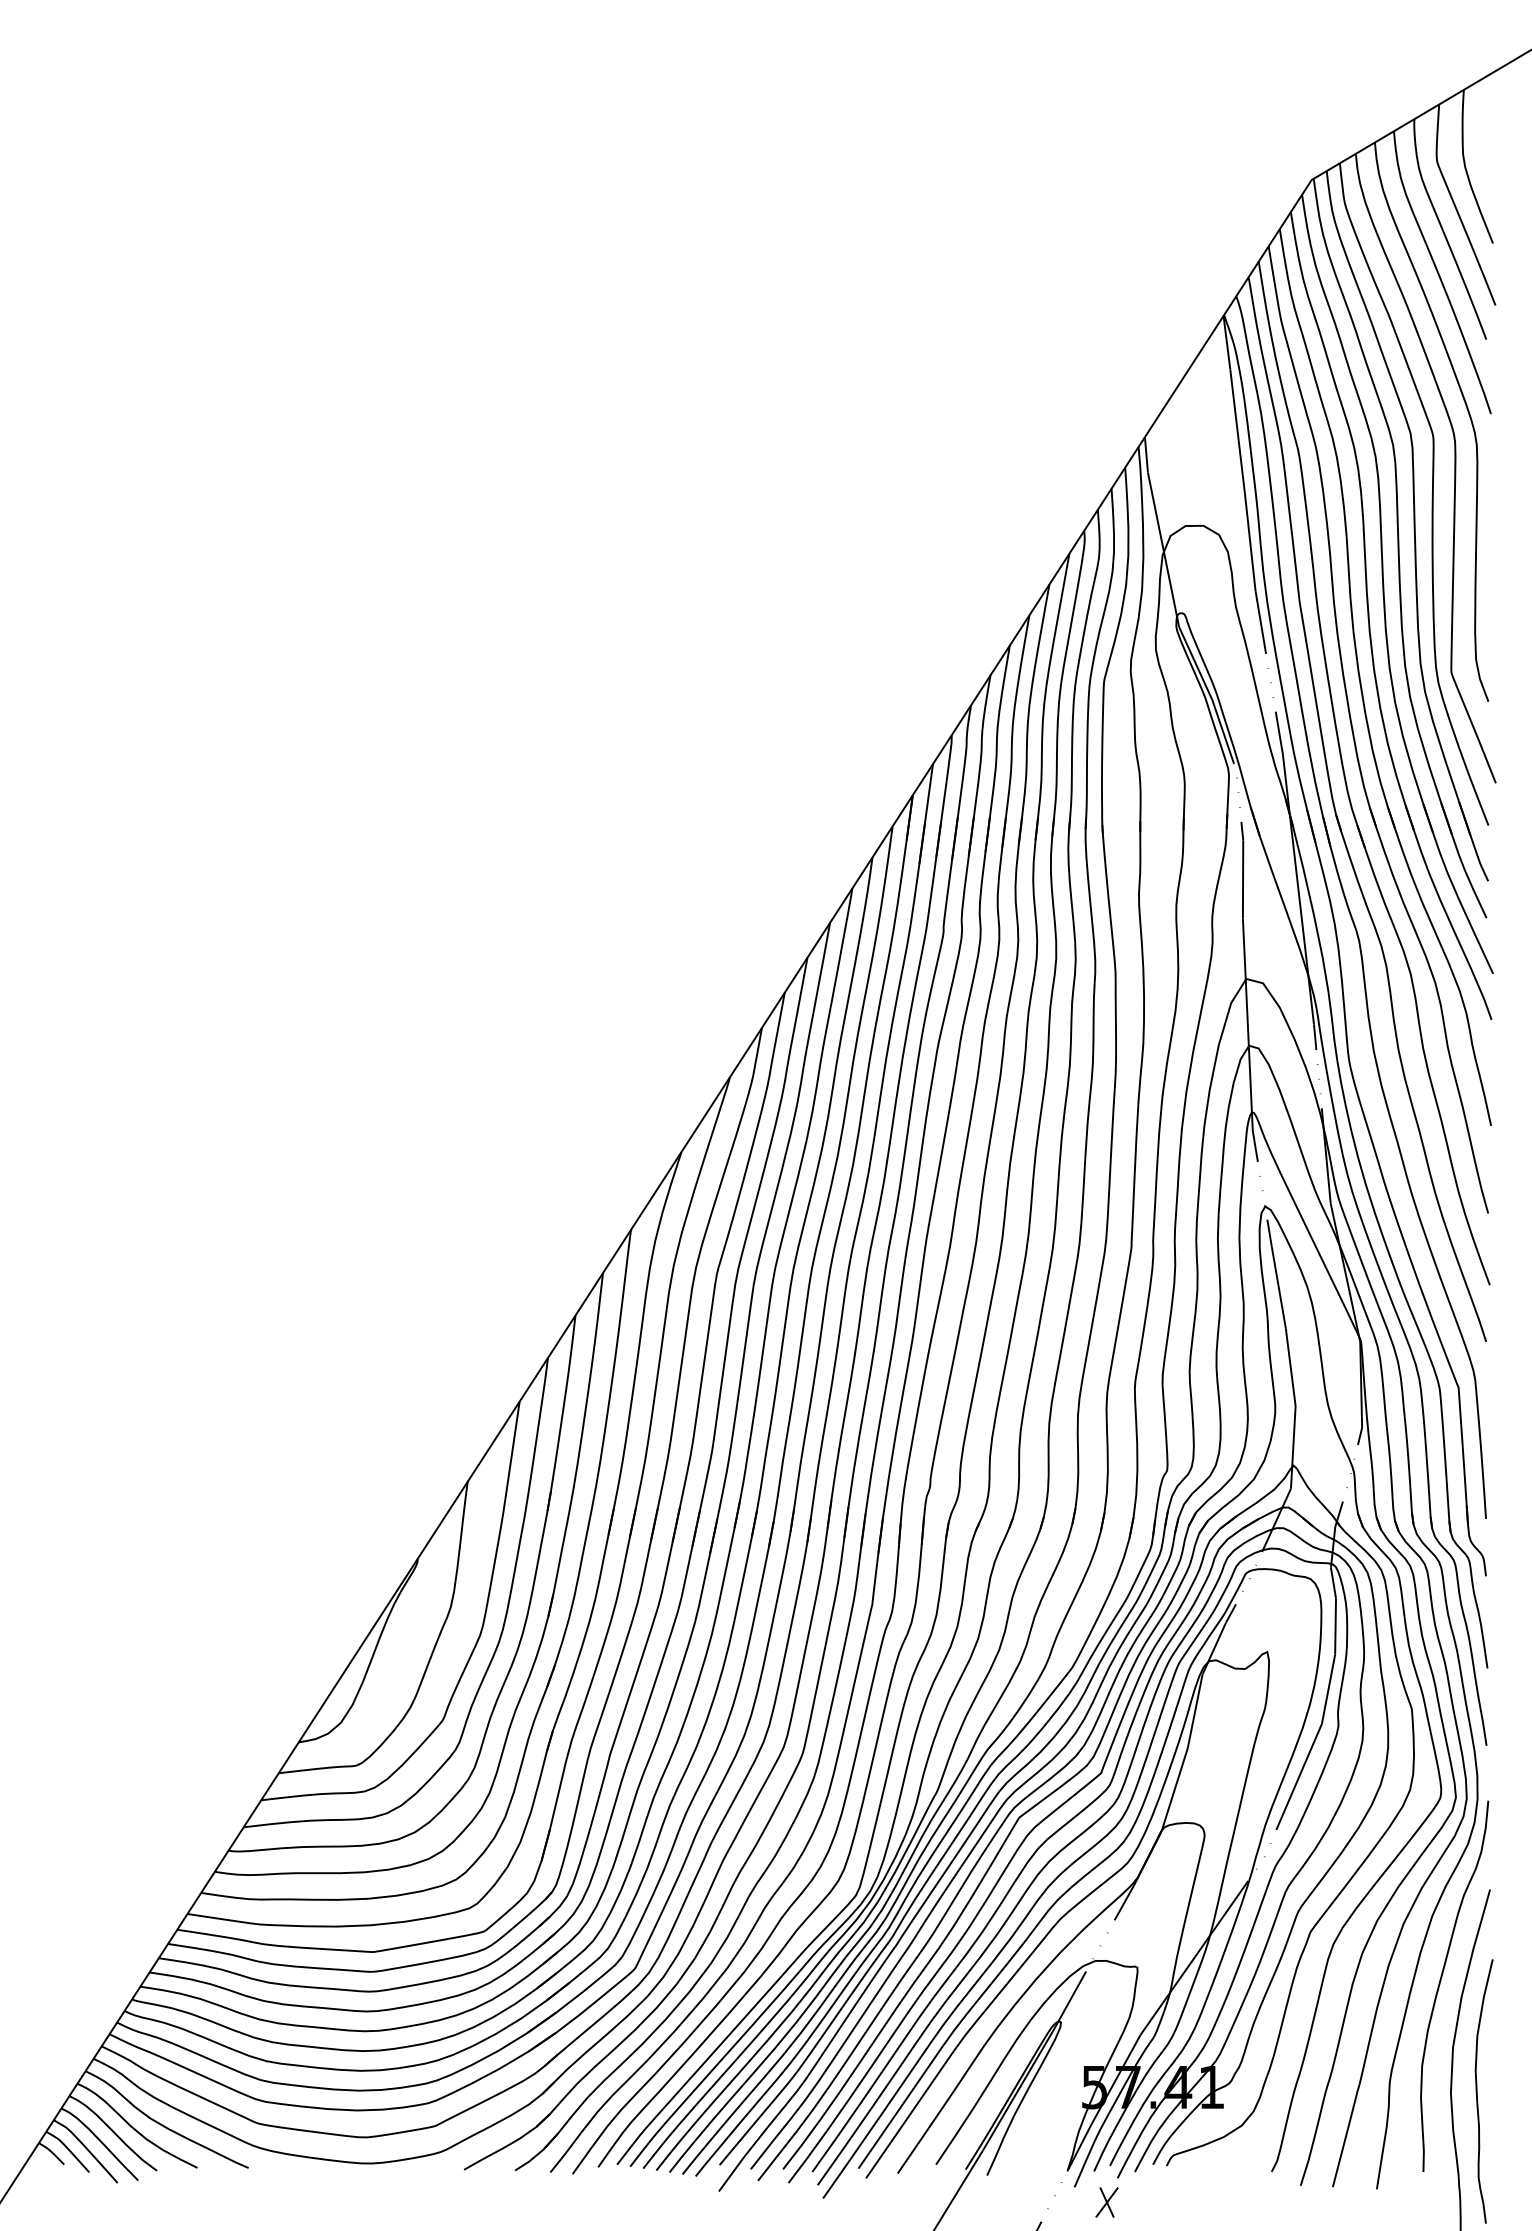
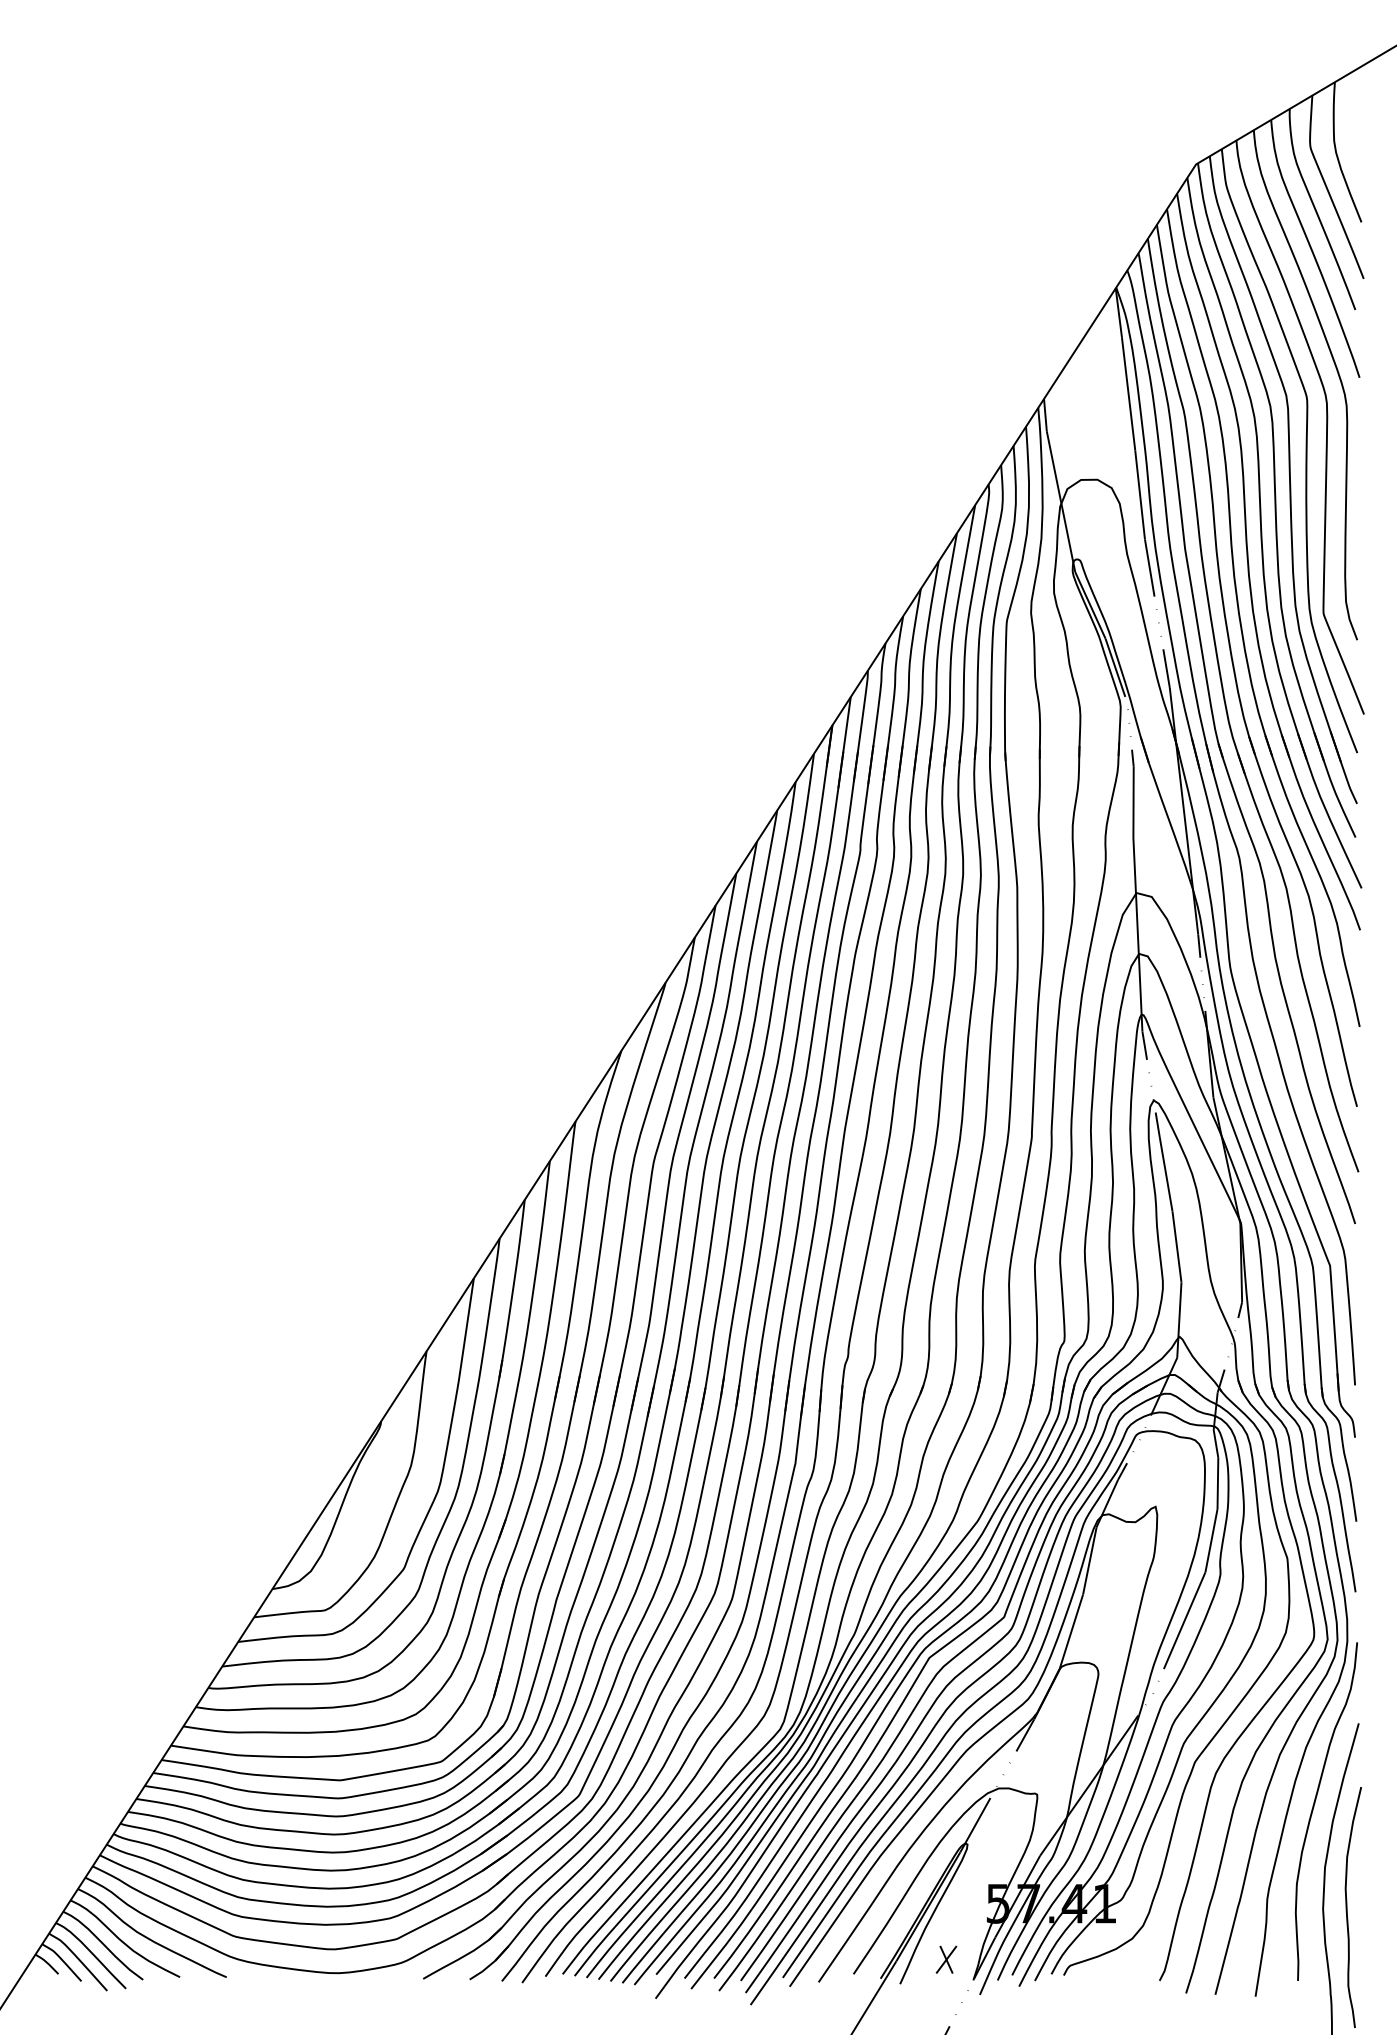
part: (1107, 2202) -> (946, 1959), moved

